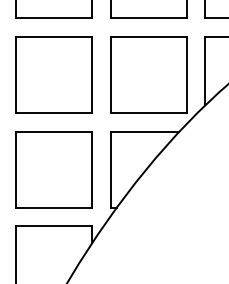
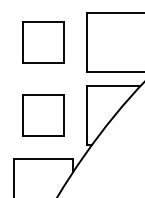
part: (53, 74) -> (43, 42), size x0.7
part: (53, 169) -> (43, 115), size x0.7

